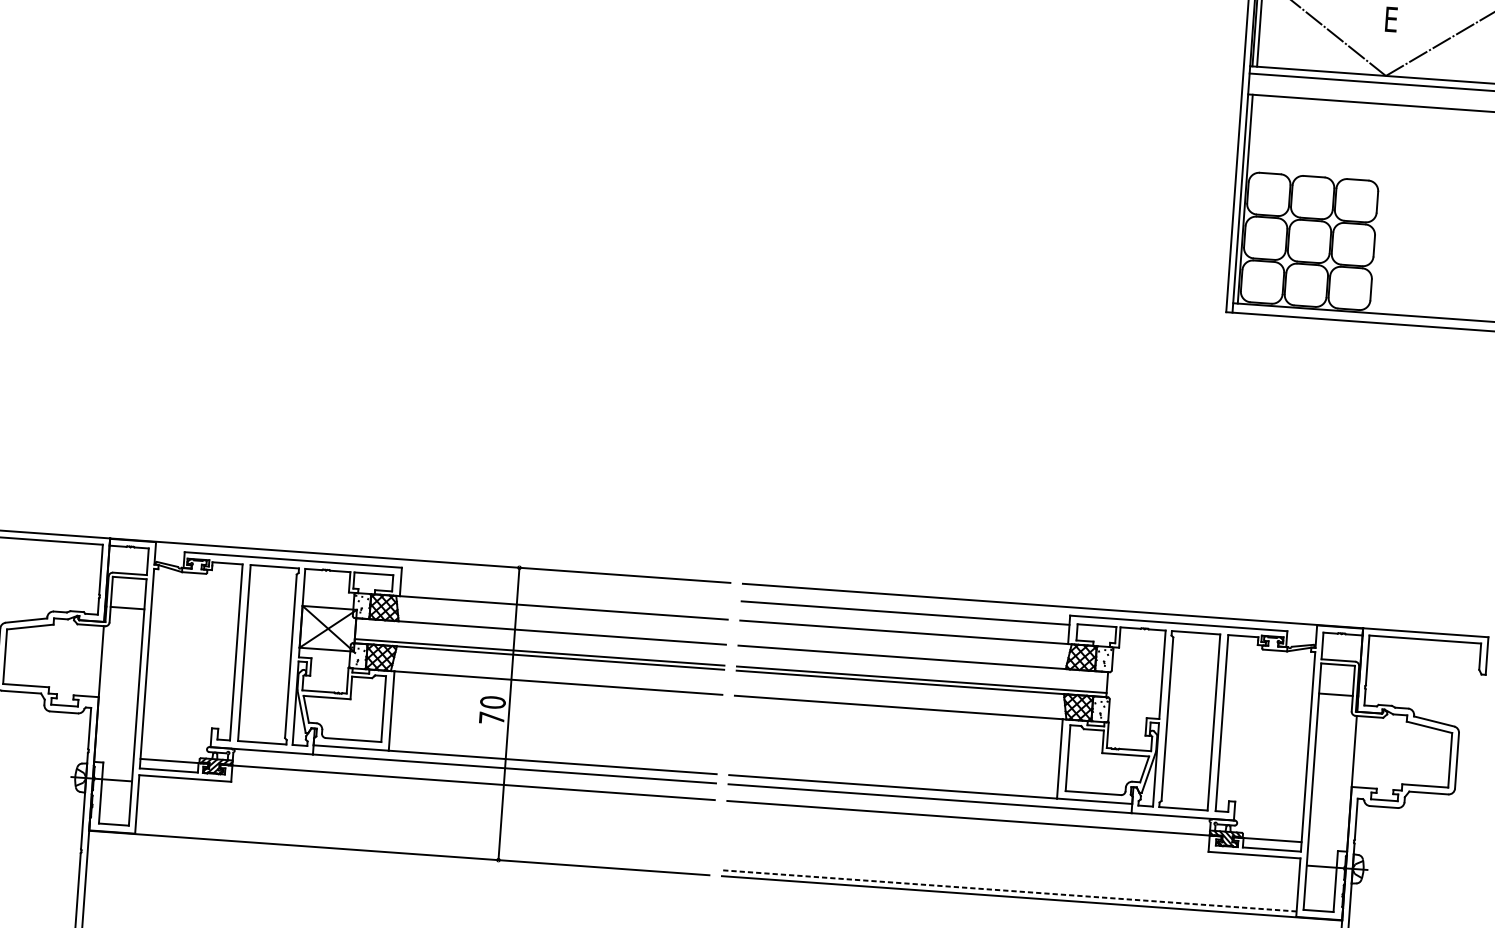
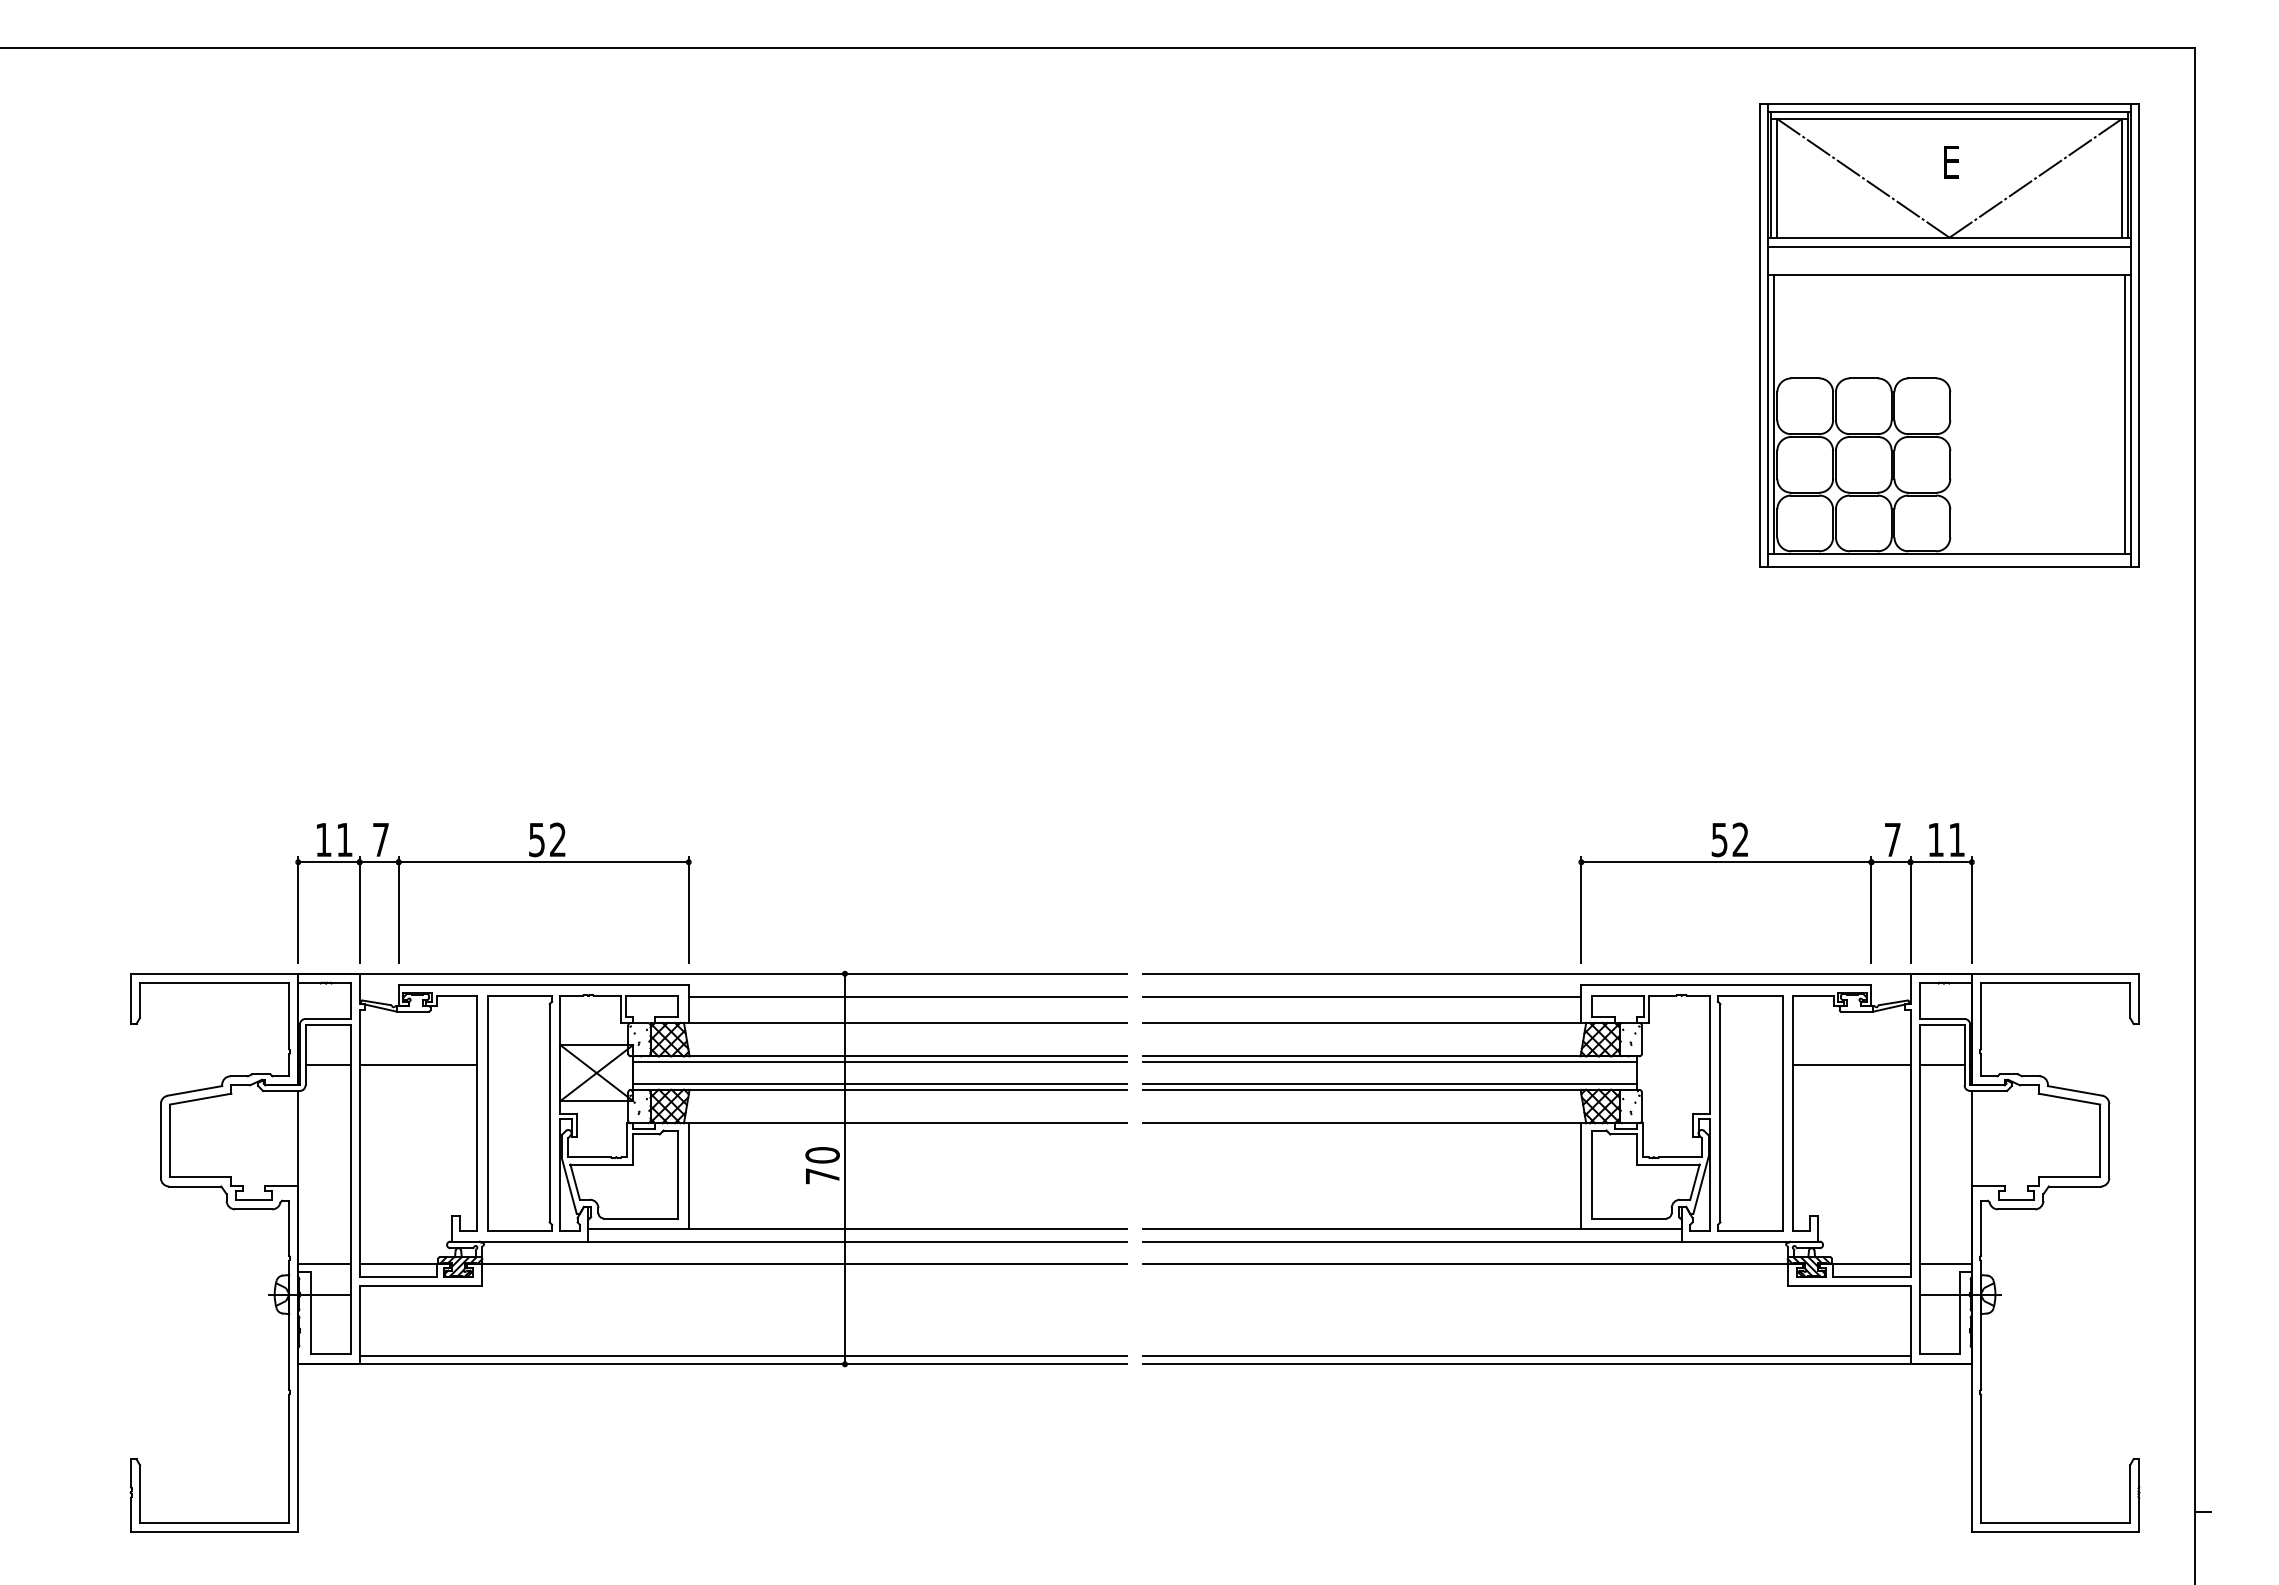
part: (262, 465) -> (493, 862), added
part: (1222, 534) -> (1776, 862), added
line: (564, 588) -> (907, 997), added
line: (194, 612) -> (417, 1064), added
line: (540, 635) -> (879, 1061), added
line: (923, 662) -> (1390, 1061), added
line: (1268, 689) -> (1851, 1064), added
line: (114, 756) -> (324, 1263), added
line: (1327, 843) -> (1945, 1263), added
line: (422, 848) -> (742, 1356), added
line: (1009, 890) -> (1526, 1356), dashed -> solid

